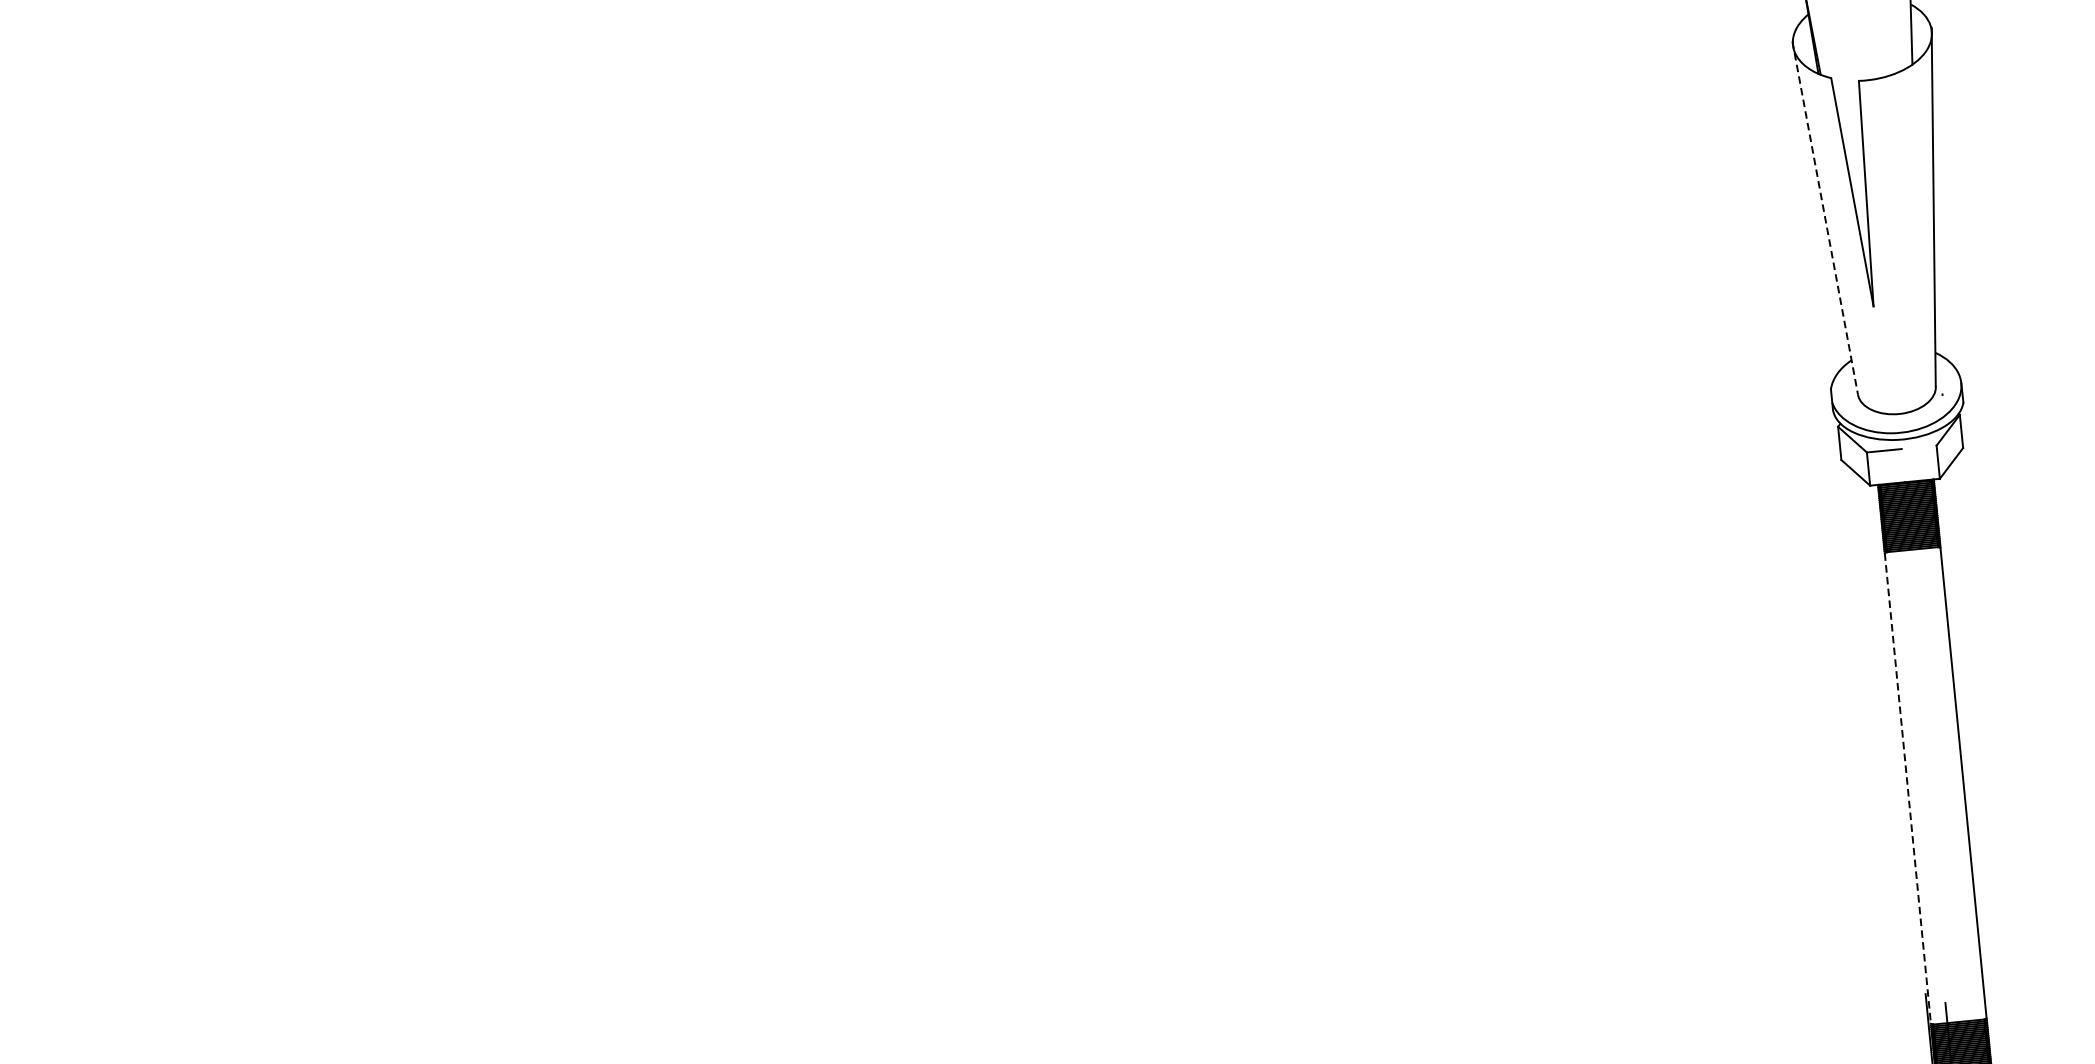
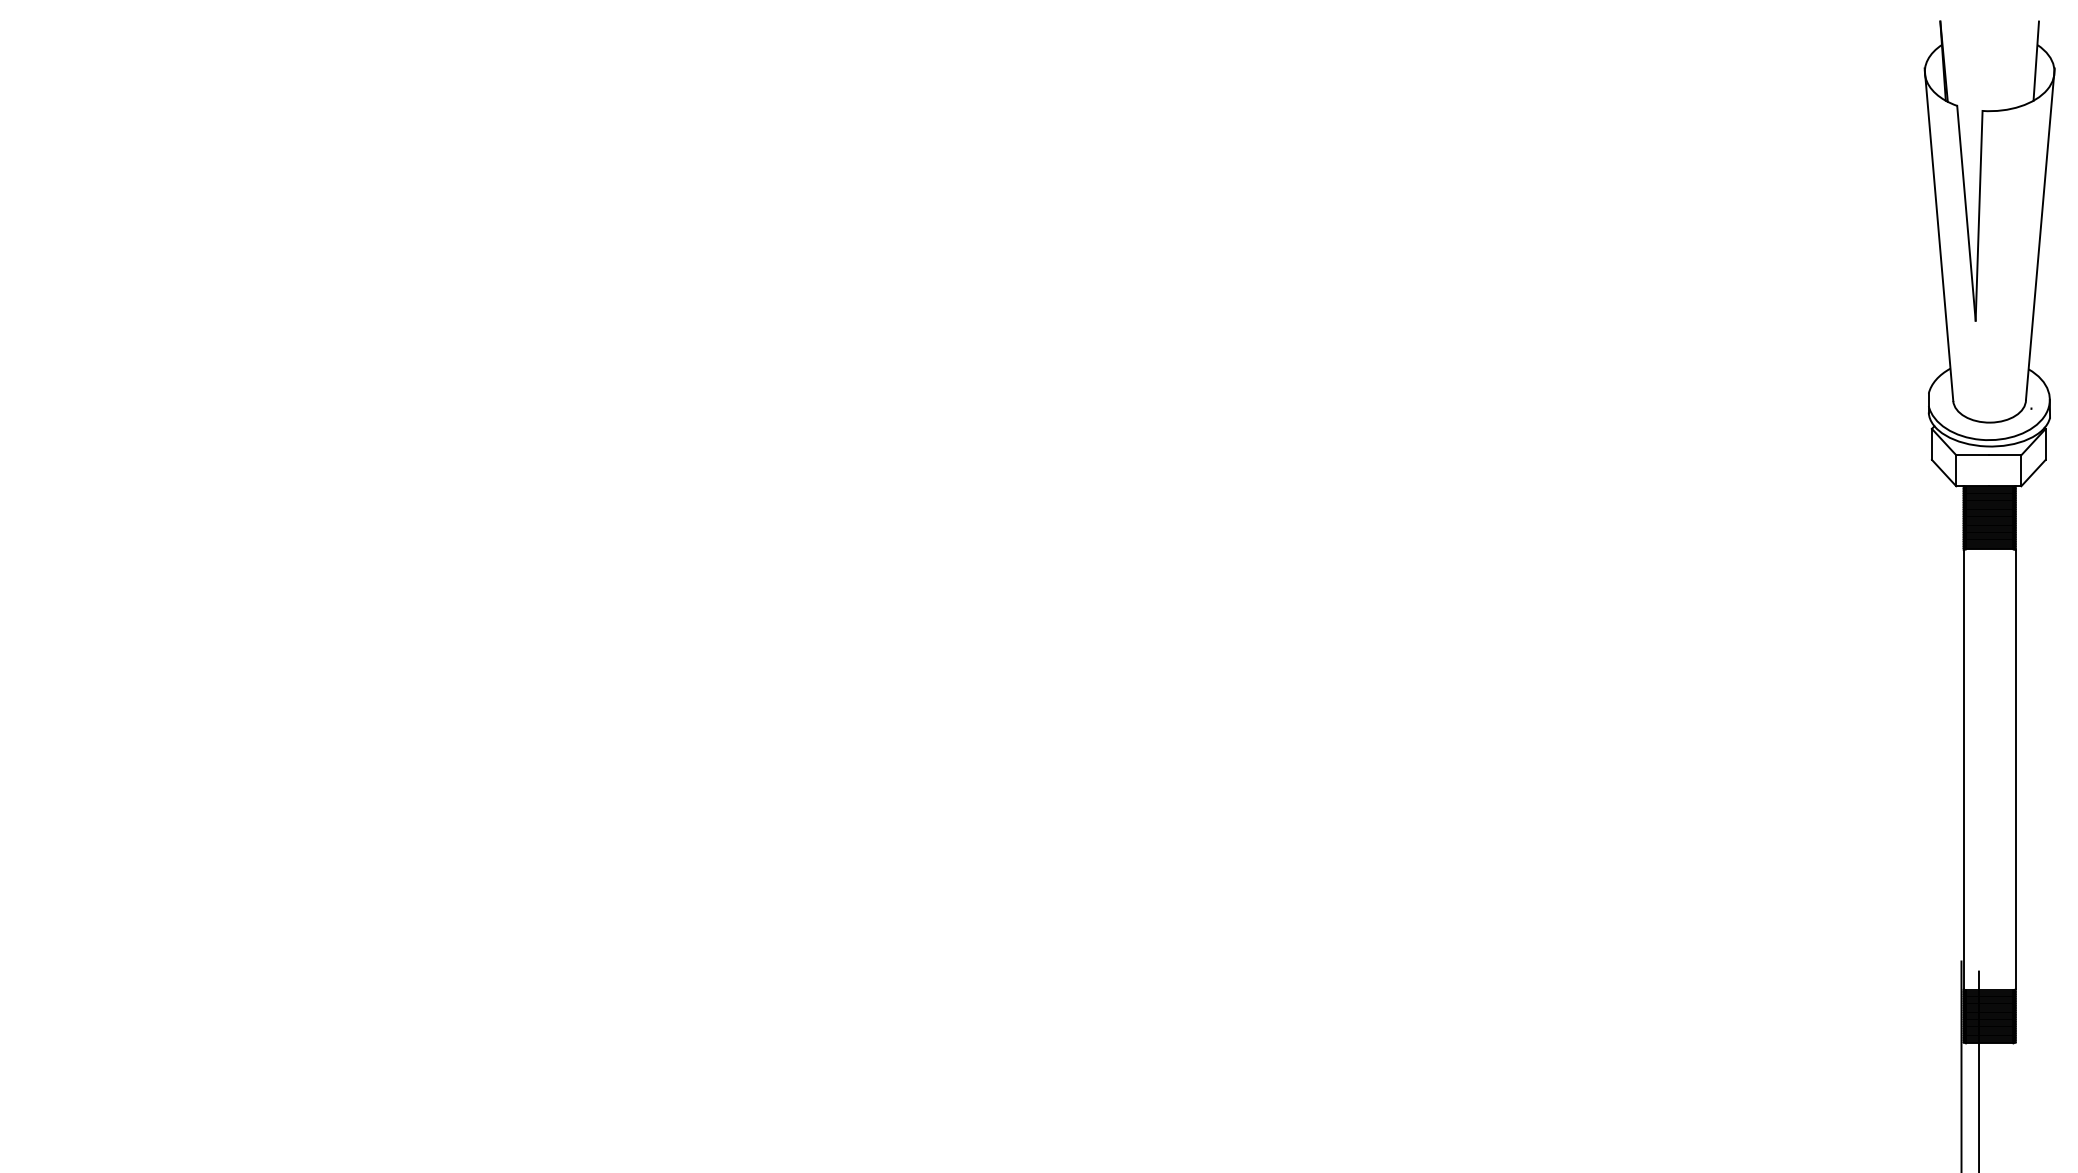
line: (1824, 217) -> (1938, 234), dashed -> solid
line: (1918, 447) -> (2004, 455), added
line: (1907, 788) -> (1963, 769), dashed -> solid

